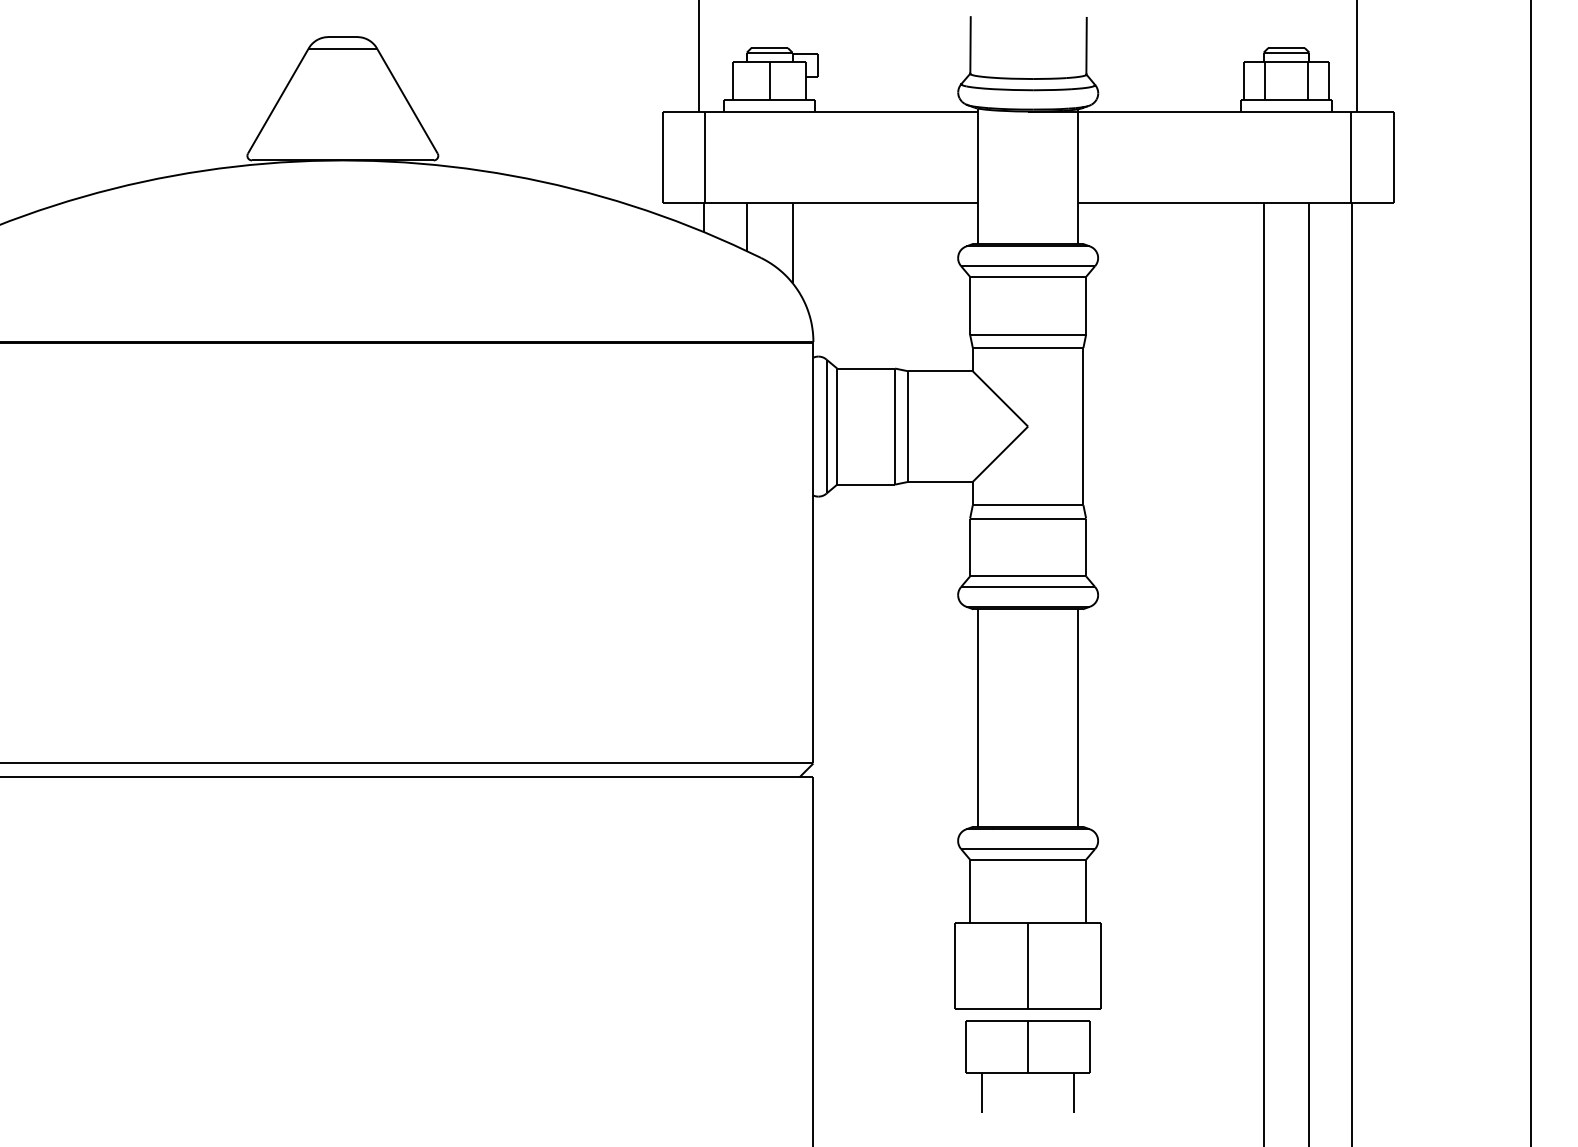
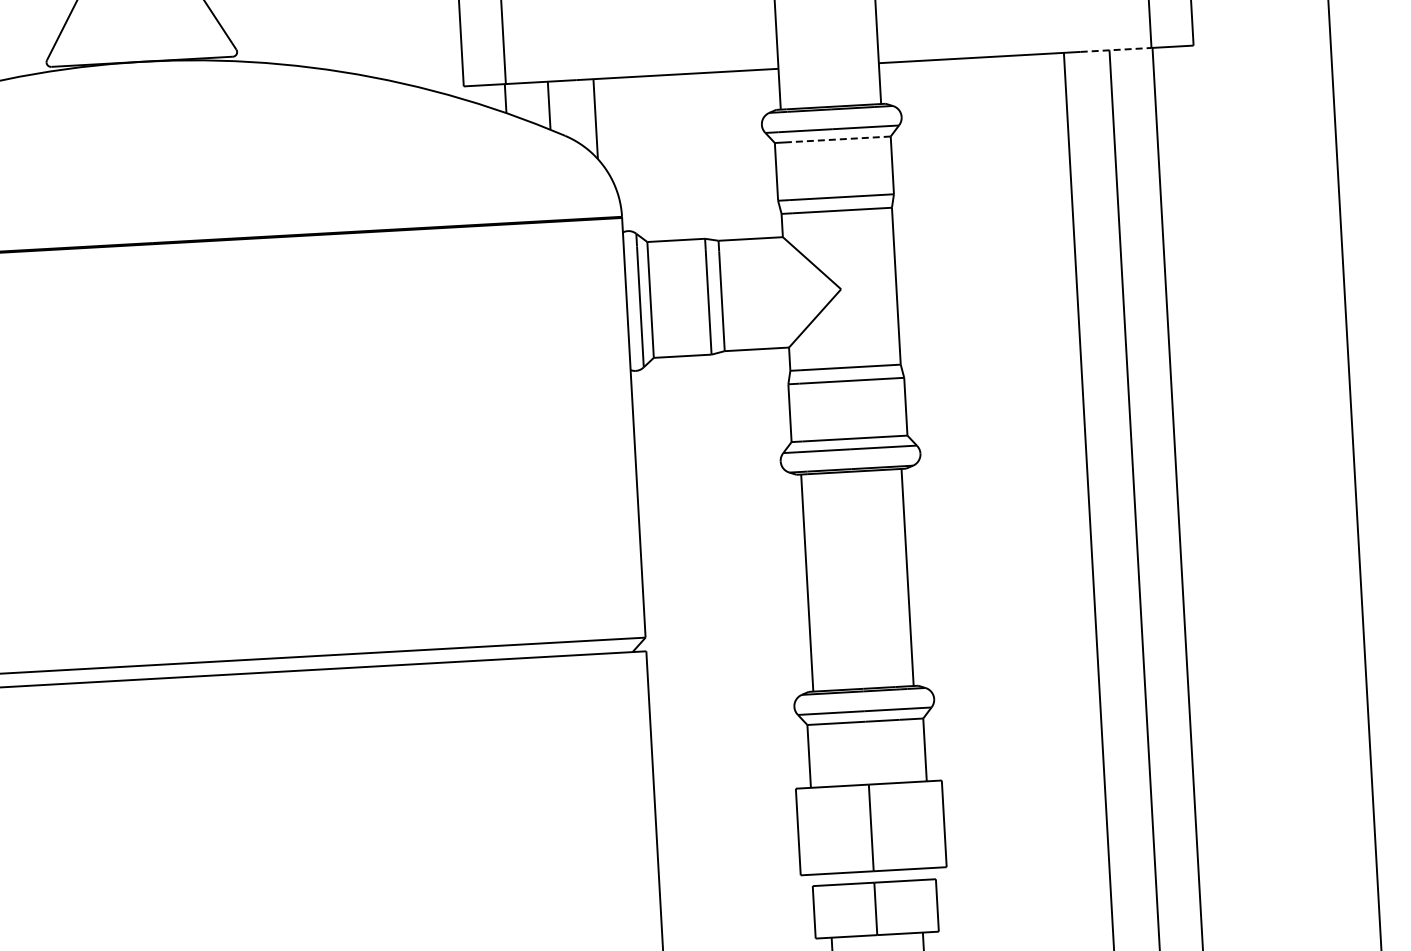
line: (1316, 202) -> (1116, 49), solid -> dashed
line: (1033, 276) -> (838, 139), solid -> dashed

